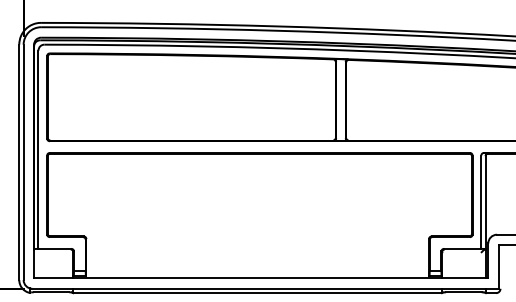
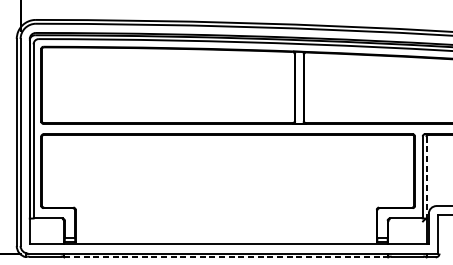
line: (485, 202) -> (426, 177), solid -> dashed
line: (258, 293) -> (226, 257), solid -> dashed

